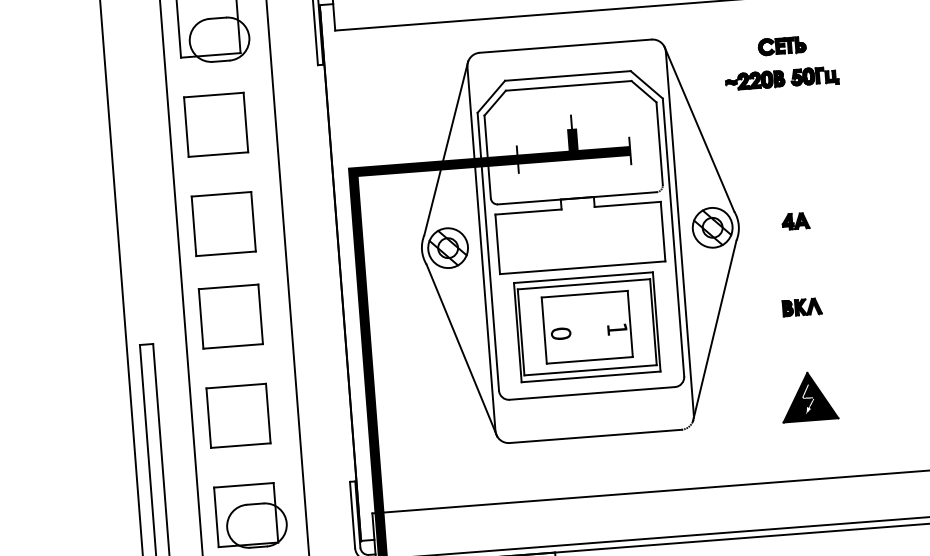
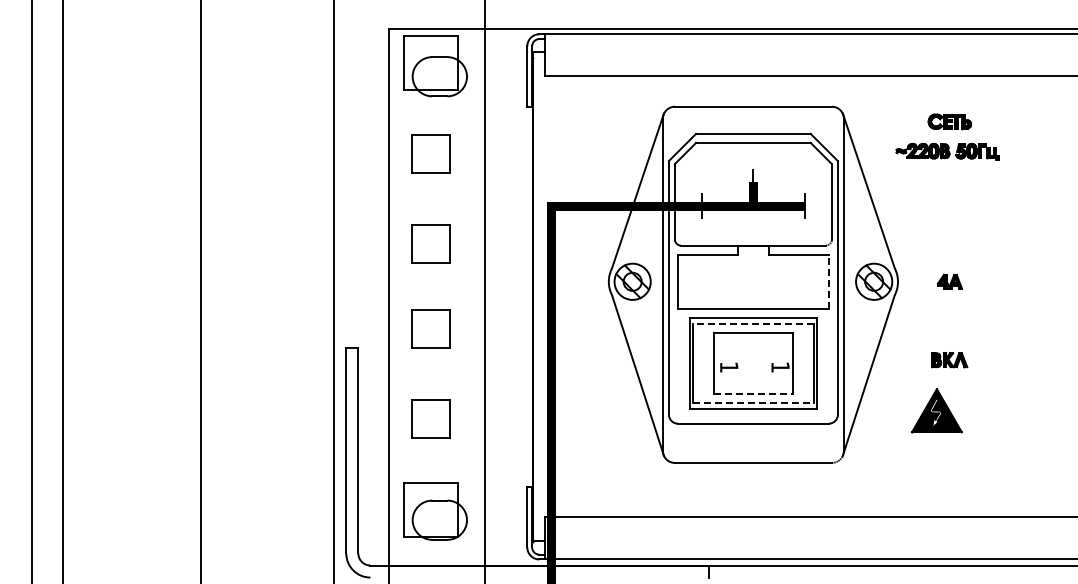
part: (215, 124) -> (430, 153), size x0.7
part: (223, 223) -> (430, 243), size x0.7
line: (662, 231) -> (828, 281), solid -> dashed
line: (583, 284) -> (752, 324), solid -> dashed
part: (230, 316) -> (430, 328), size x0.7
text: (560, 332) -> (728, 366), 0 -> 1
line: (589, 360) -> (753, 393), solid -> dashed
line: (590, 370) -> (753, 402), solid -> dashed
part: (808, 396) -> (936, 410), moved
part: (238, 416) -> (430, 419), size x0.7

